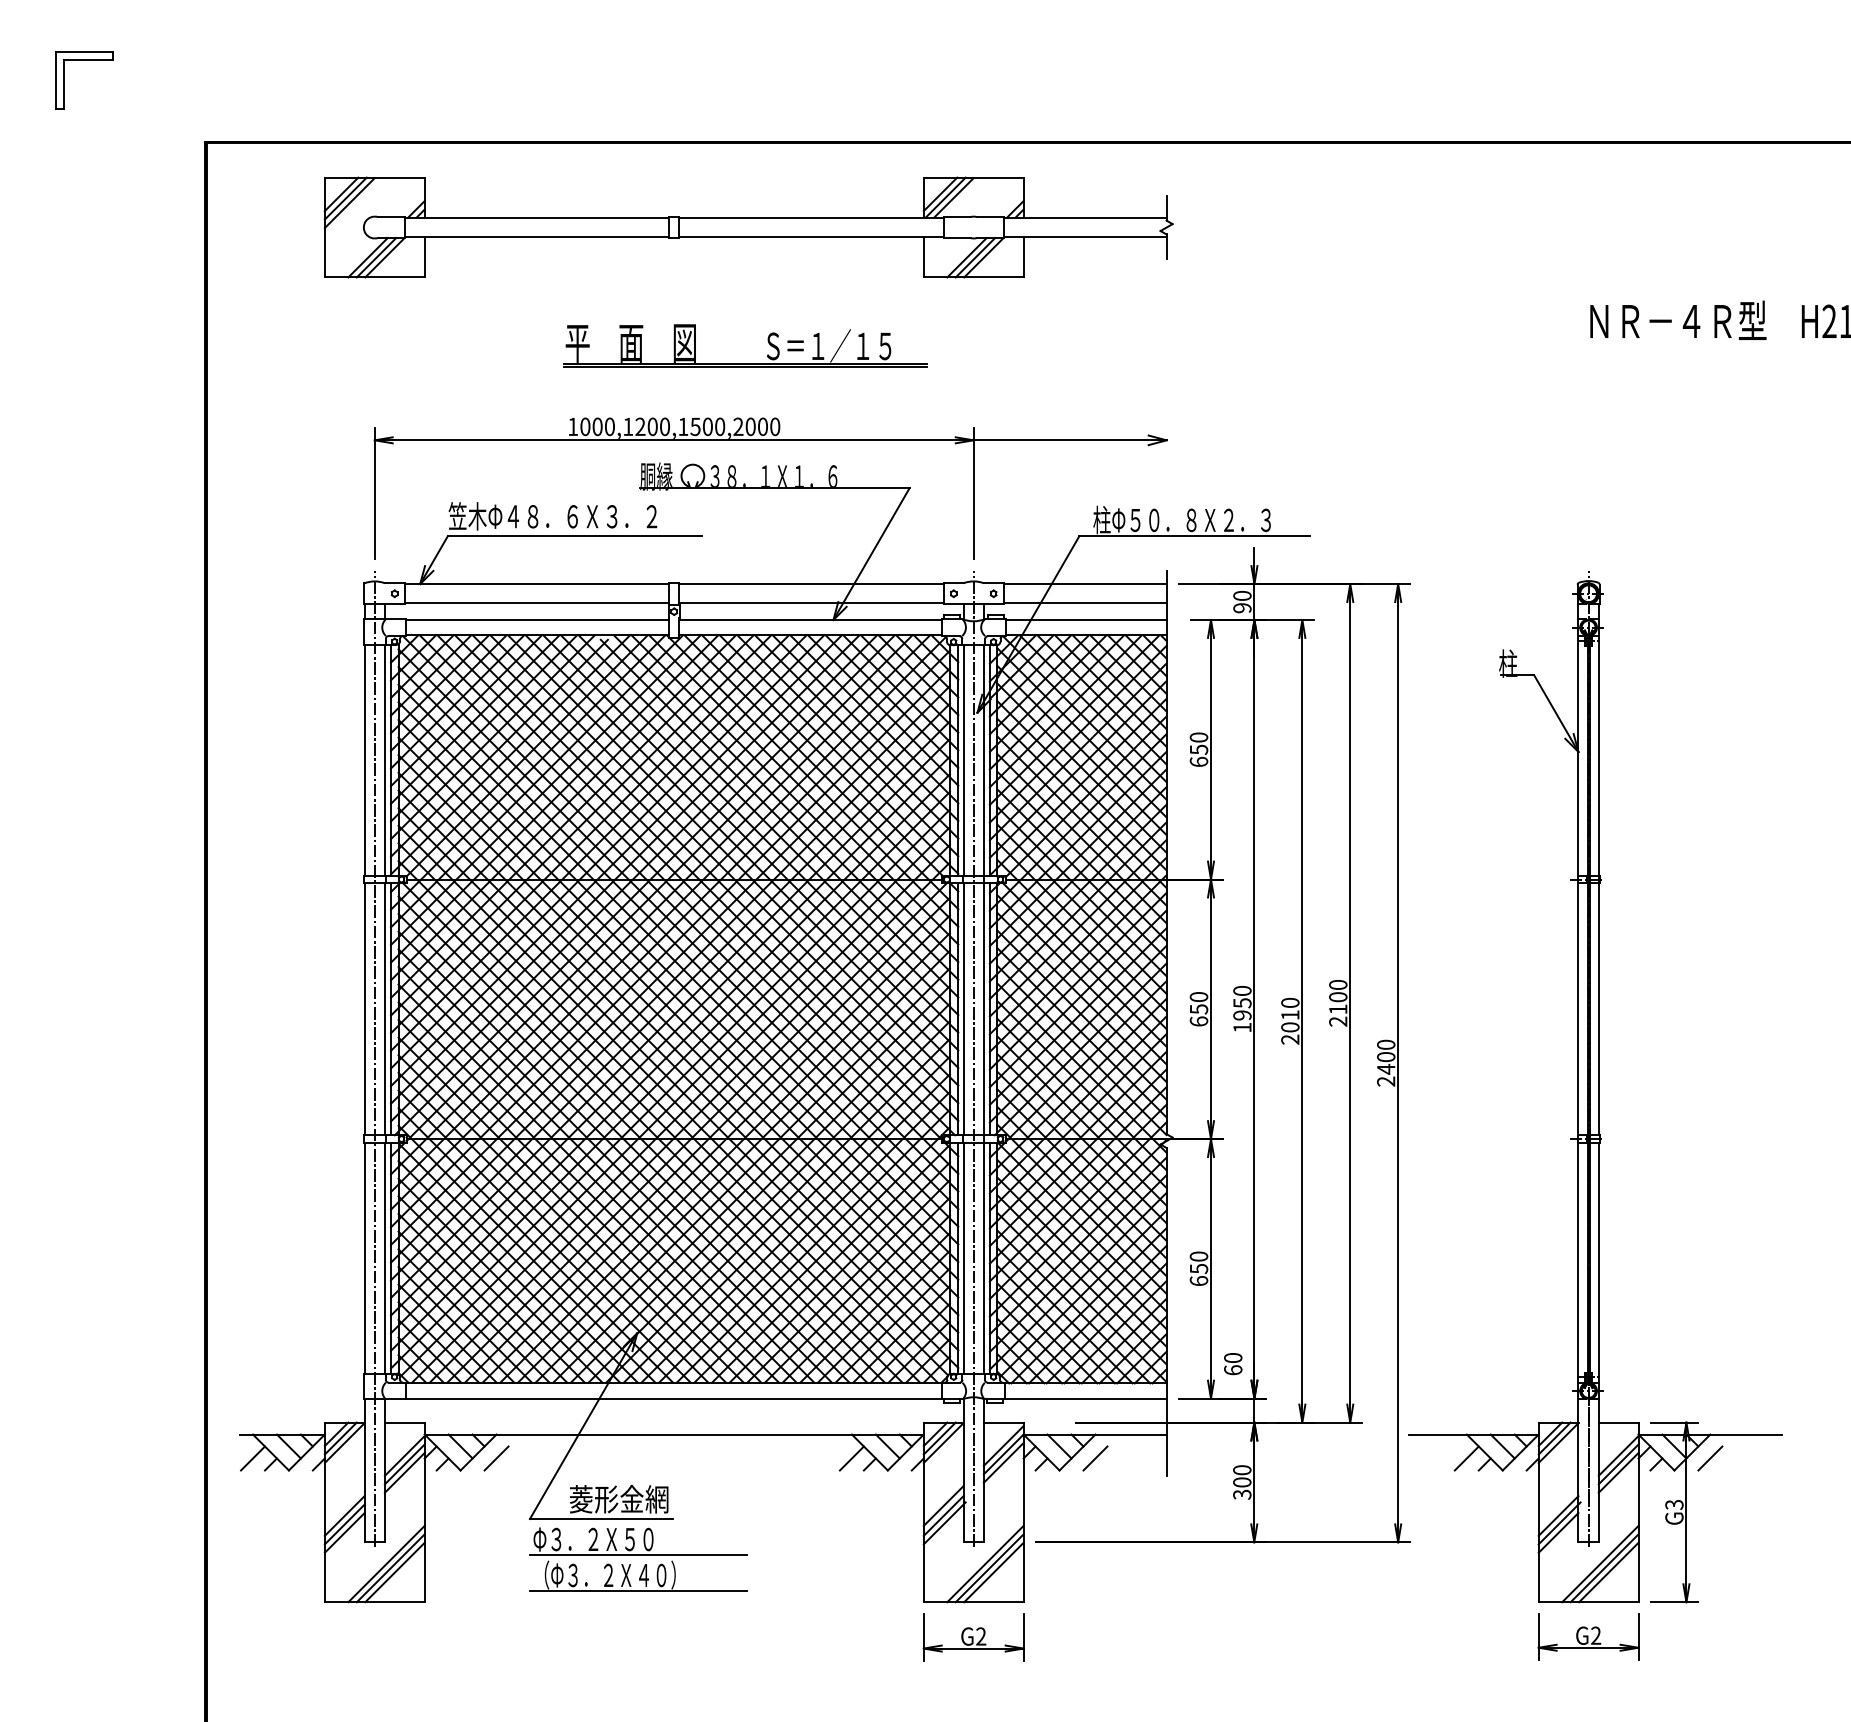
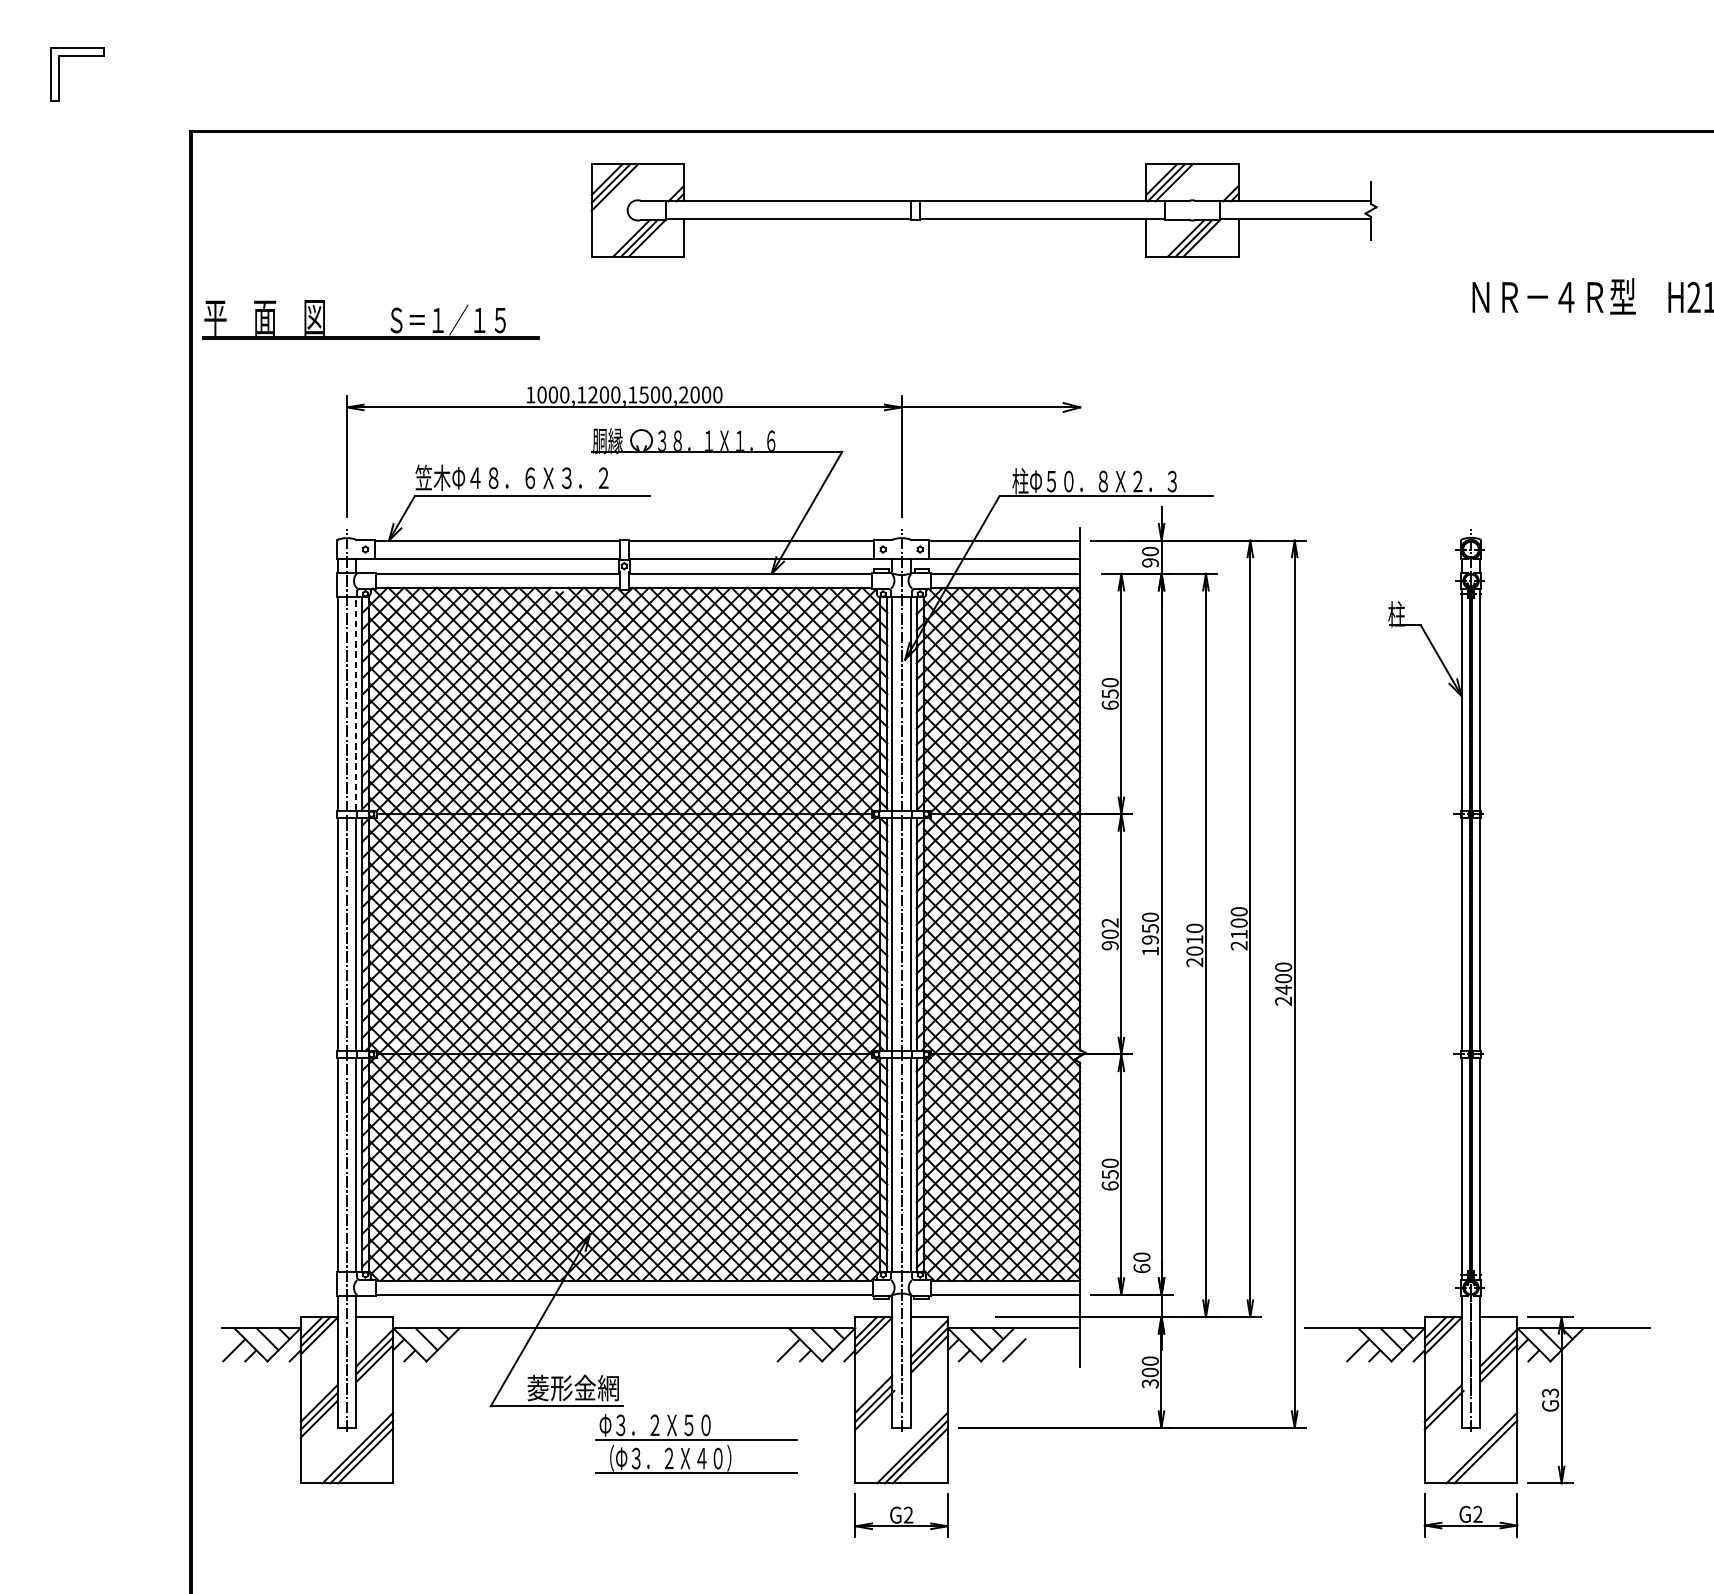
part: (748, 227) -> (983, 210), moved
part: (745, 363) -> (370, 336), moved
line: (384, 759) -> (356, 703), solid -> dashed
text: (1198, 1009) -> (1109, 934), 650 -> 902
line: (496, 1458) -> (459, 1350), removed
line: (1710, 1458) -> (1583, 1350), removed
line: (1558, 1532) -> (1443, 1418), removed
part: (638, 1559) -> (696, 1443), moved
line: (1608, 1572) -> (1489, 1455), removed

